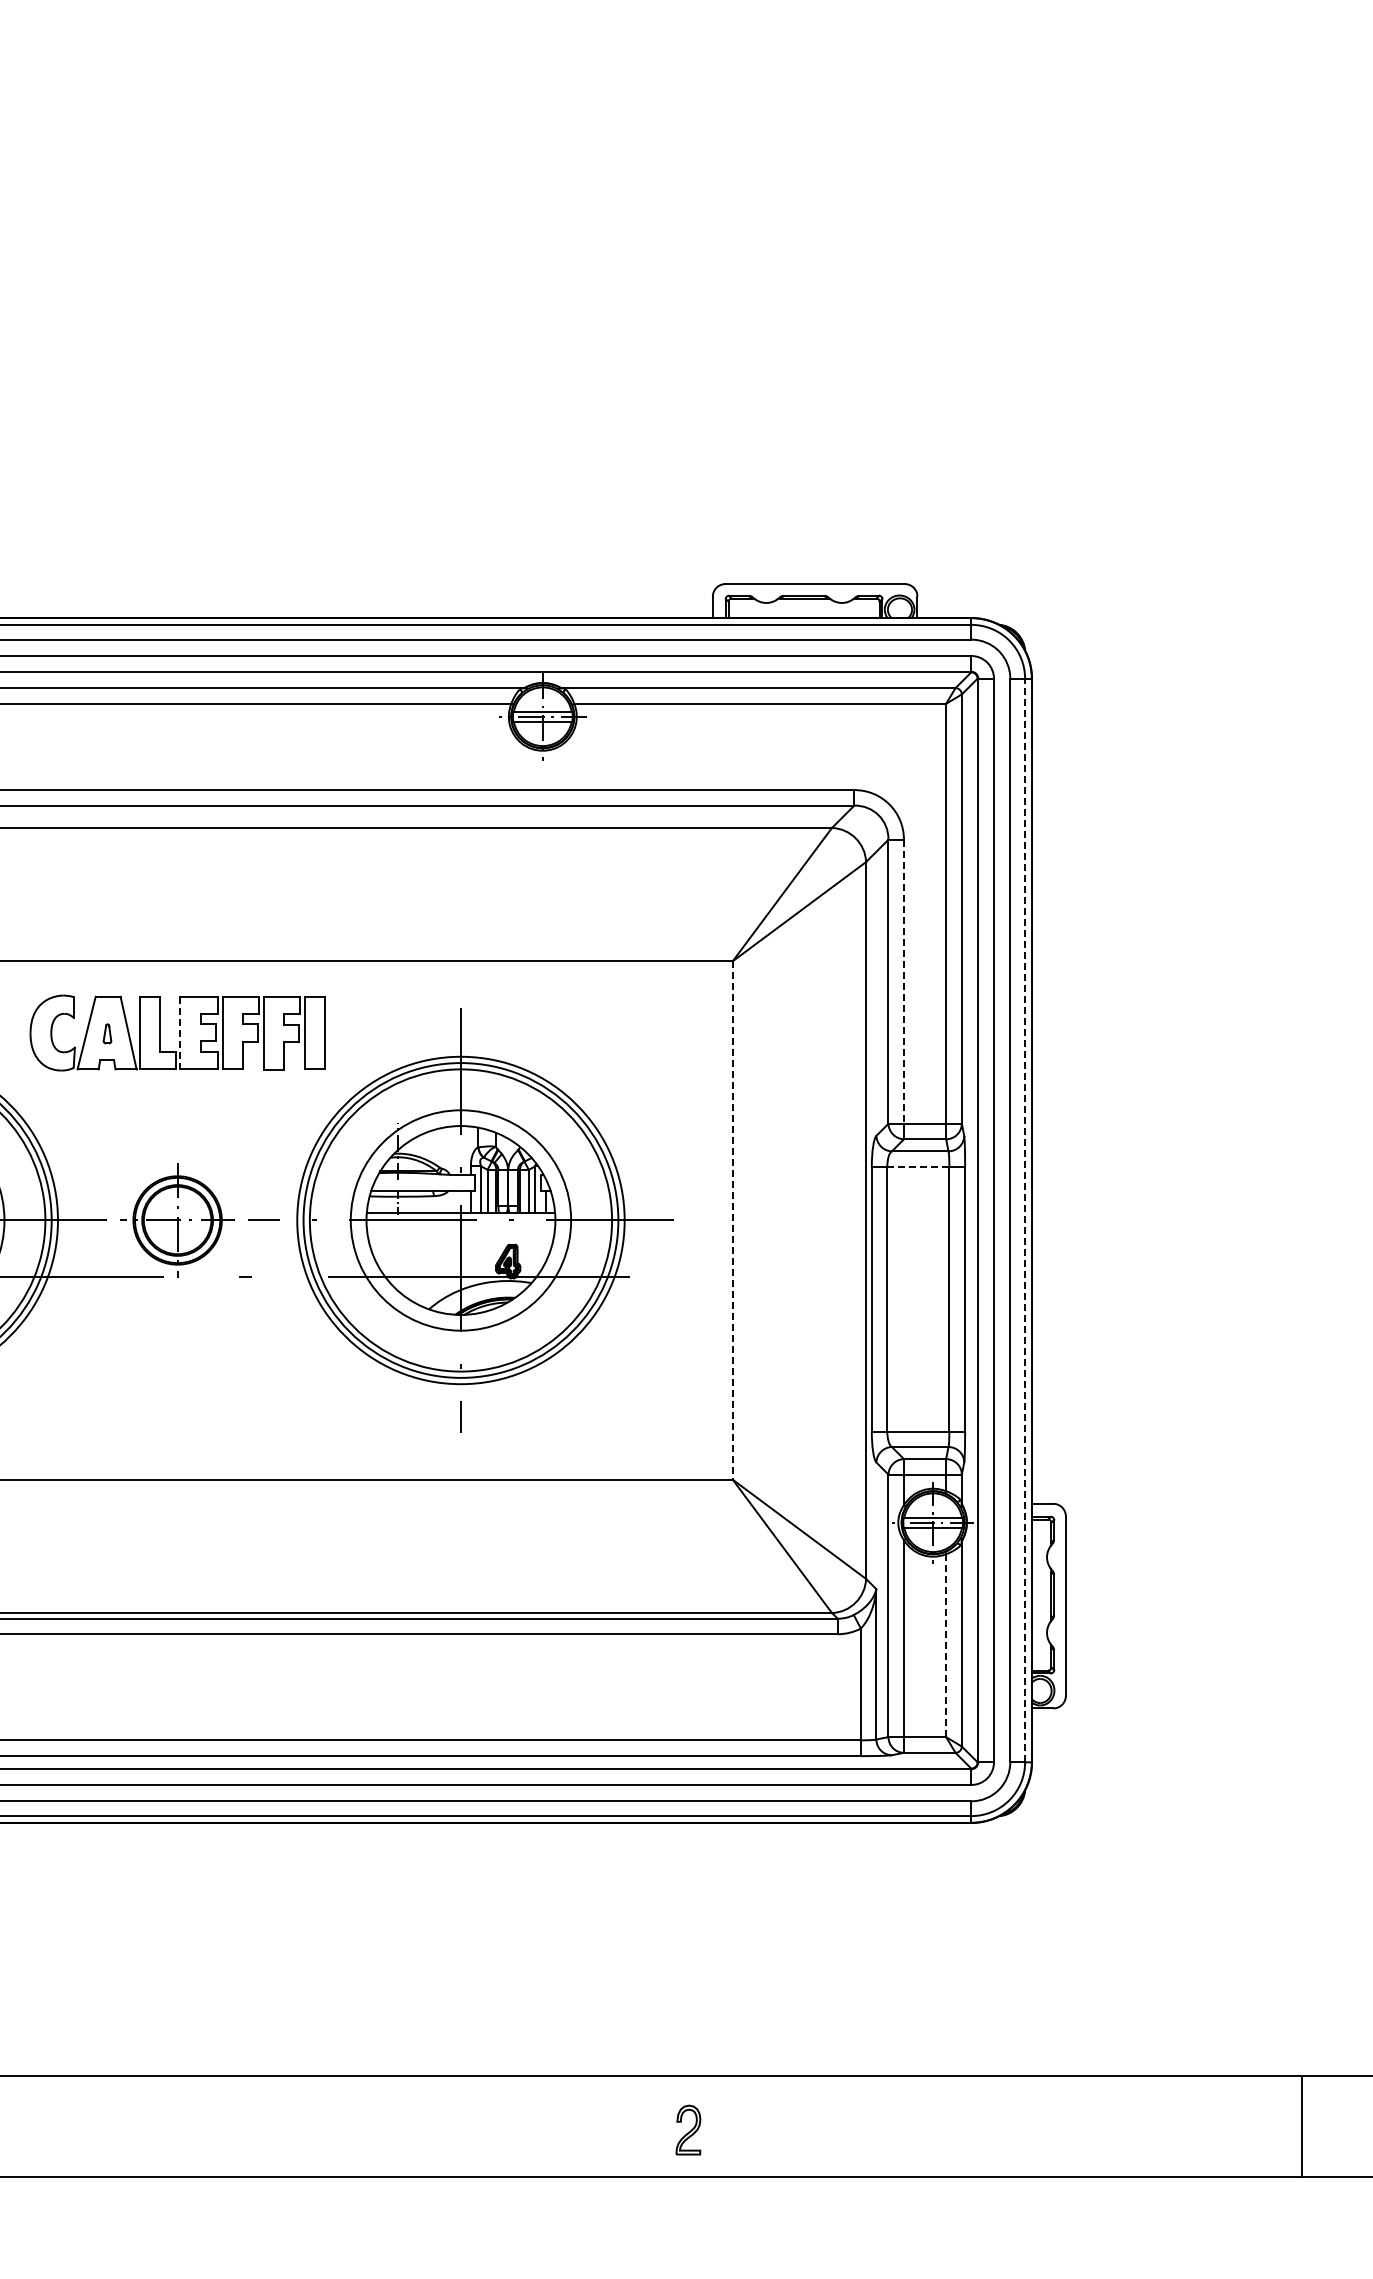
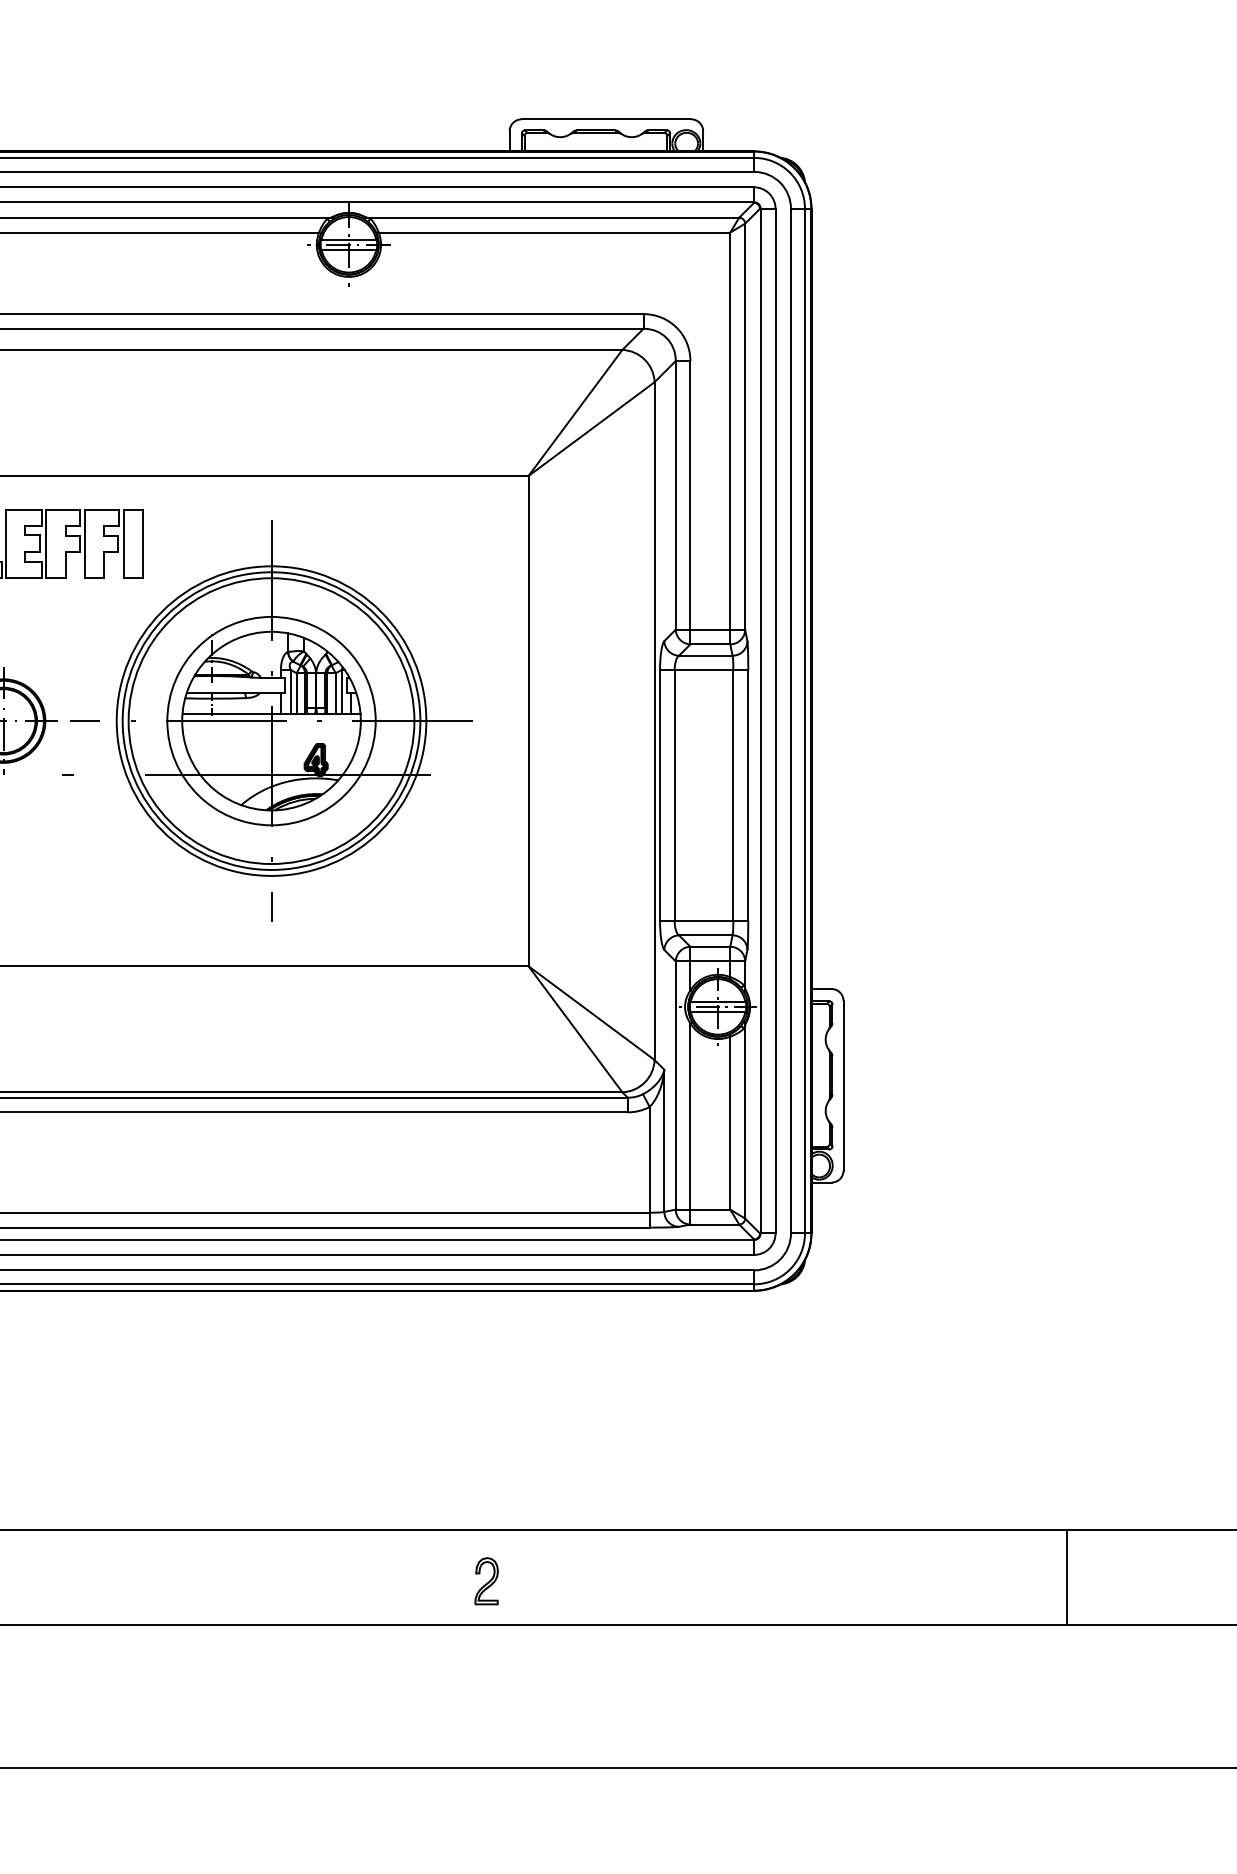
line: (903, 982) -> (689, 496), dashed -> solid
line: (180, 1033) -> (6, 544), dashed -> solid
line: (918, 1166) -> (704, 670), dashed -> solid
line: (732, 1220) -> (528, 721), dashed -> solid
line: (1025, 1220) -> (805, 721), dashed -> solid
line: (946, 1646) -> (730, 1123), dashed -> solid

